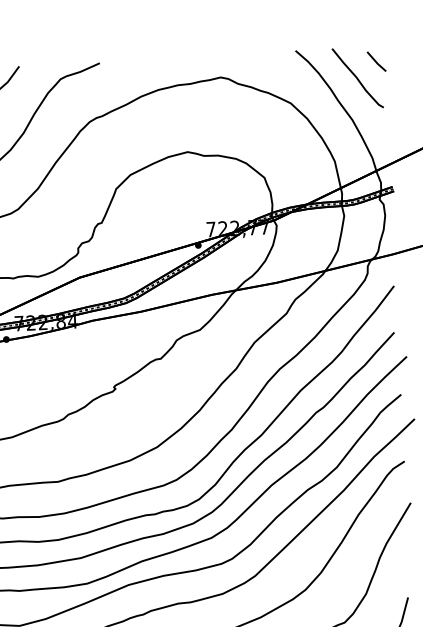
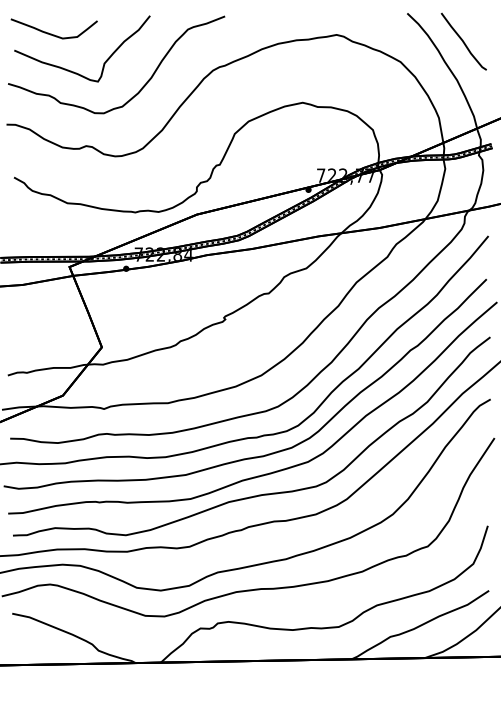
line: (375, 61) -> (481, 26), removed

